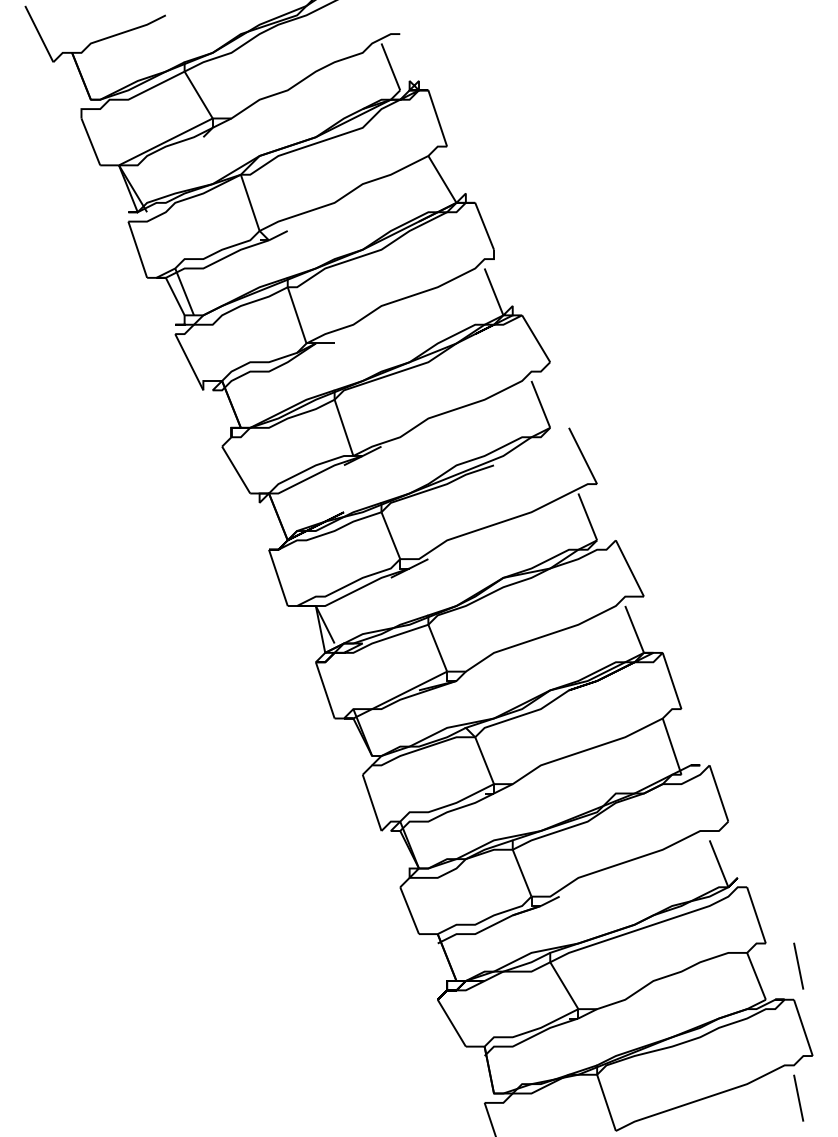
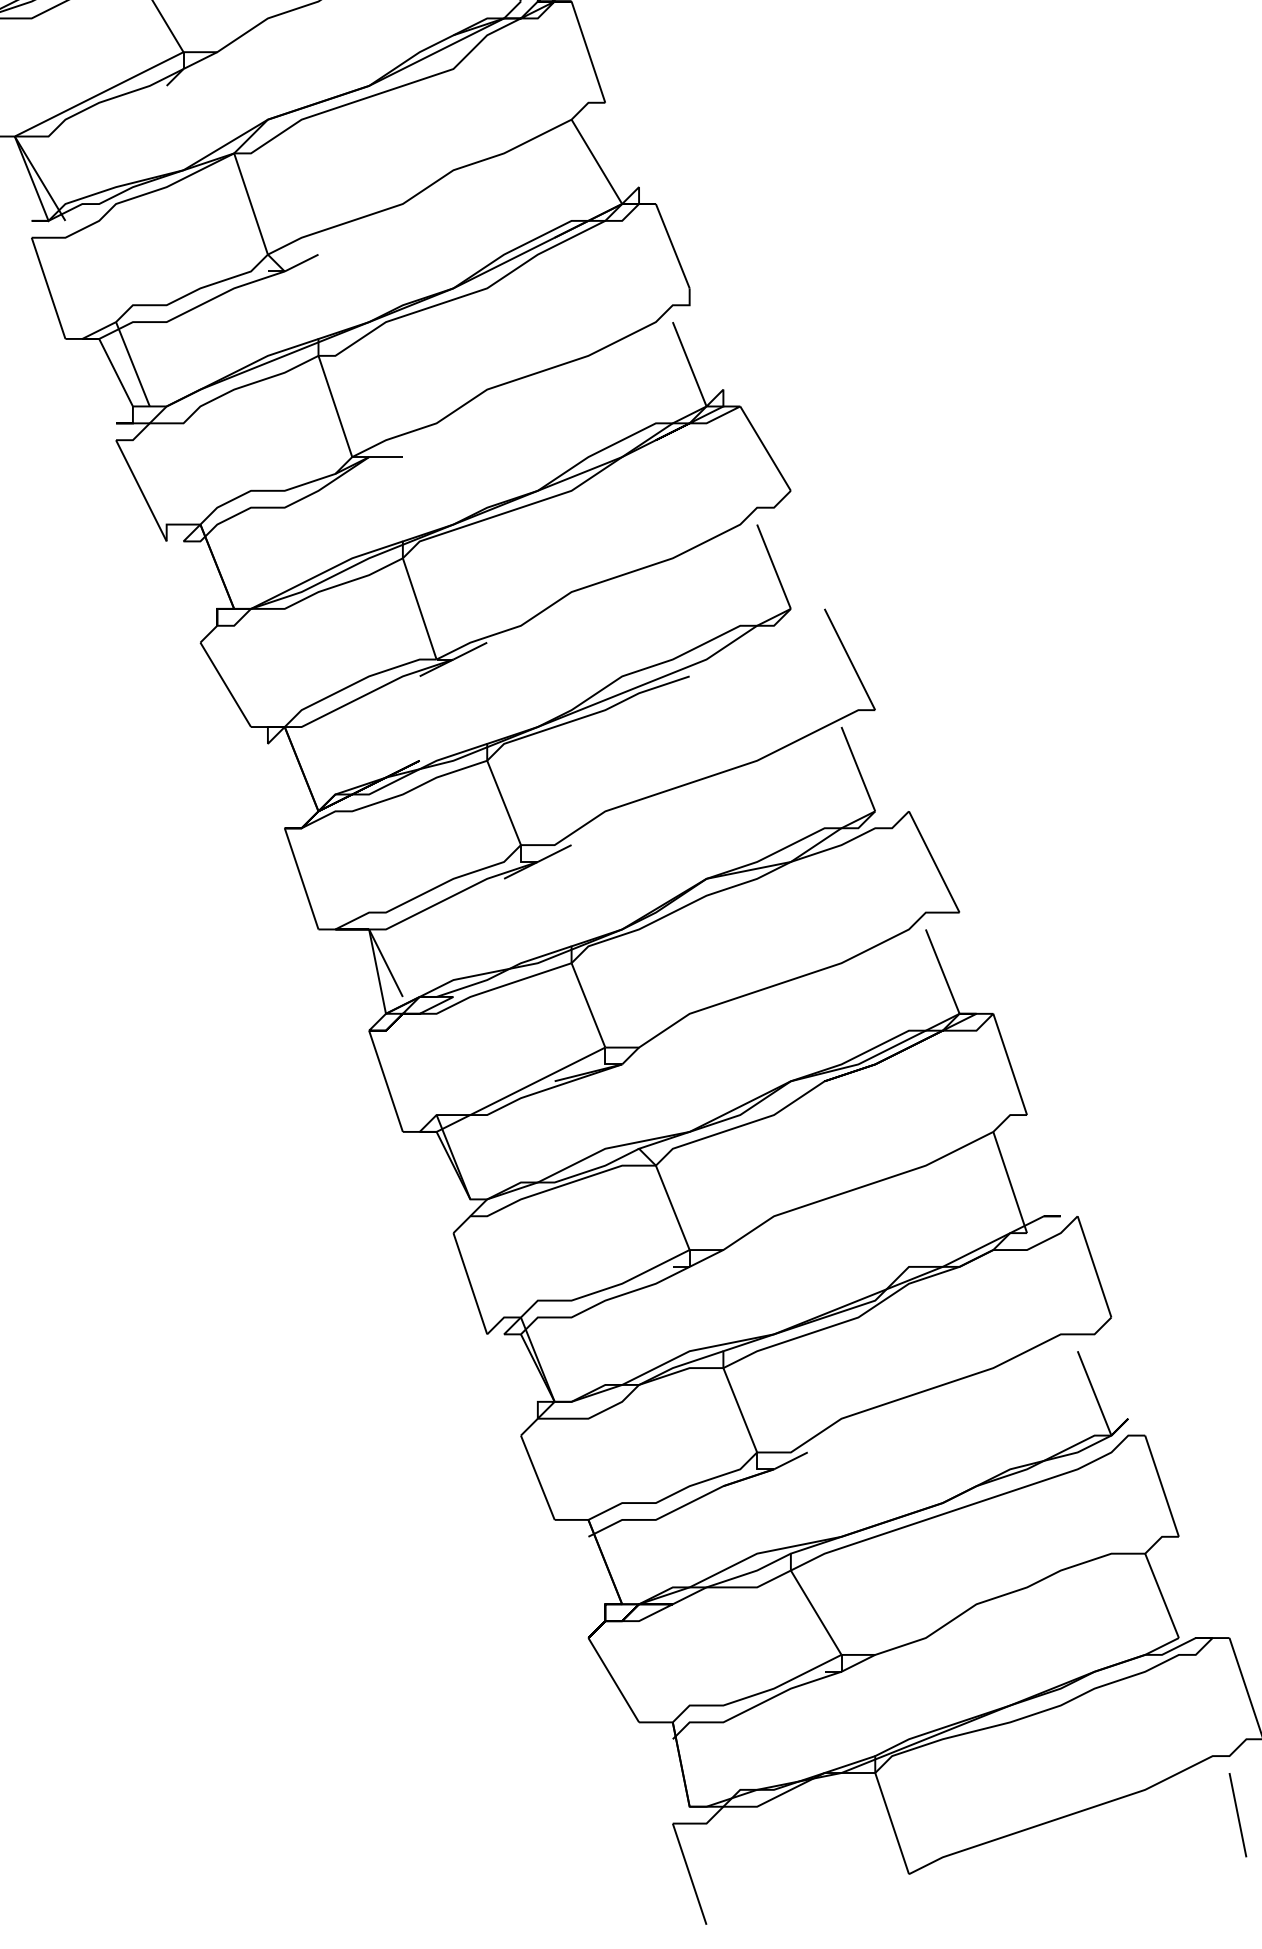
line: (798, 965) -> (1237, 1576), removed

